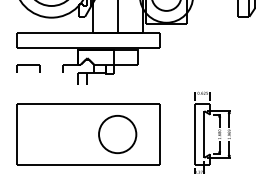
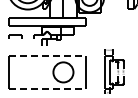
line: (88, 104) -> (47, 56), solid -> dashed
line: (88, 164) -> (47, 88), solid -> dashed

